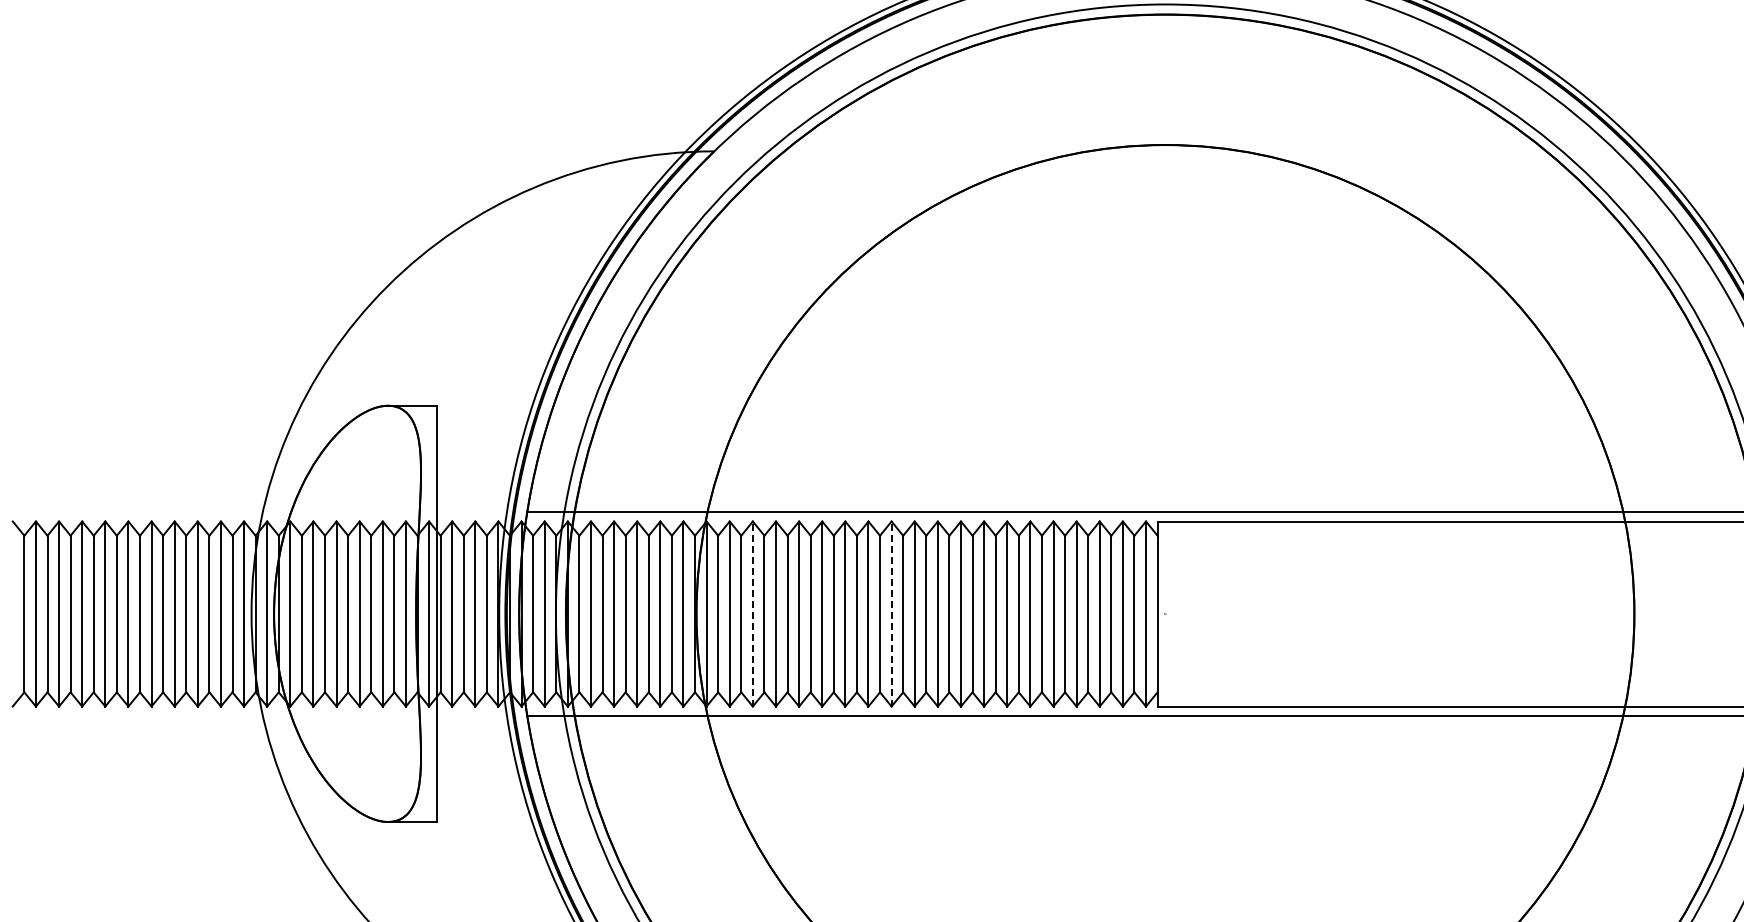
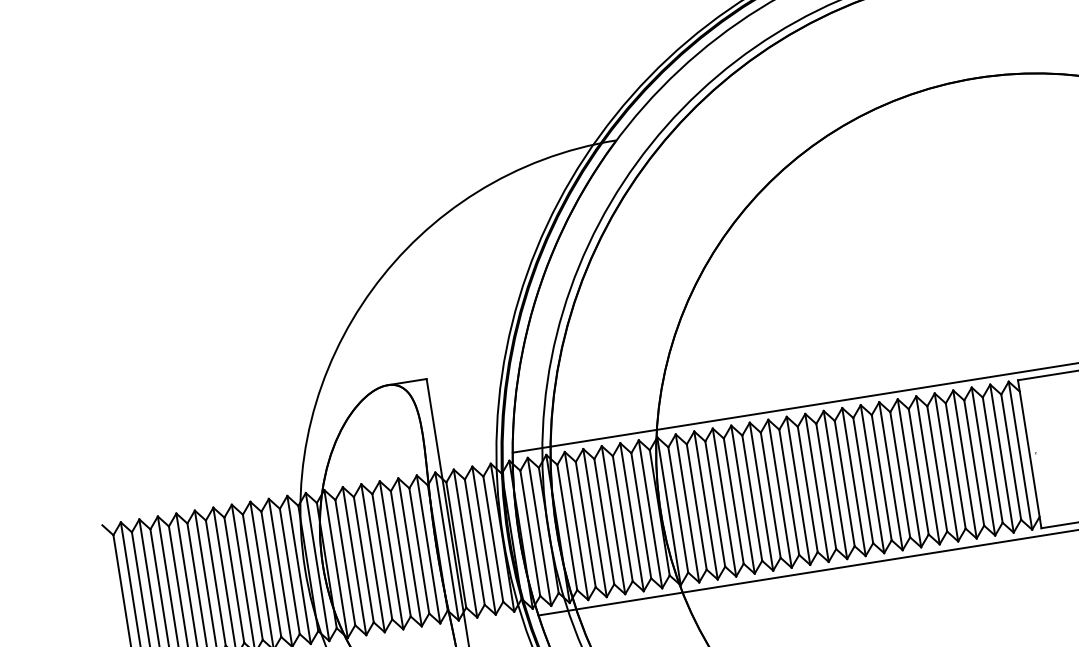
line: (752, 614) -> (705, 505), dashed -> solid
line: (891, 614) -> (816, 488), dashed -> solid

